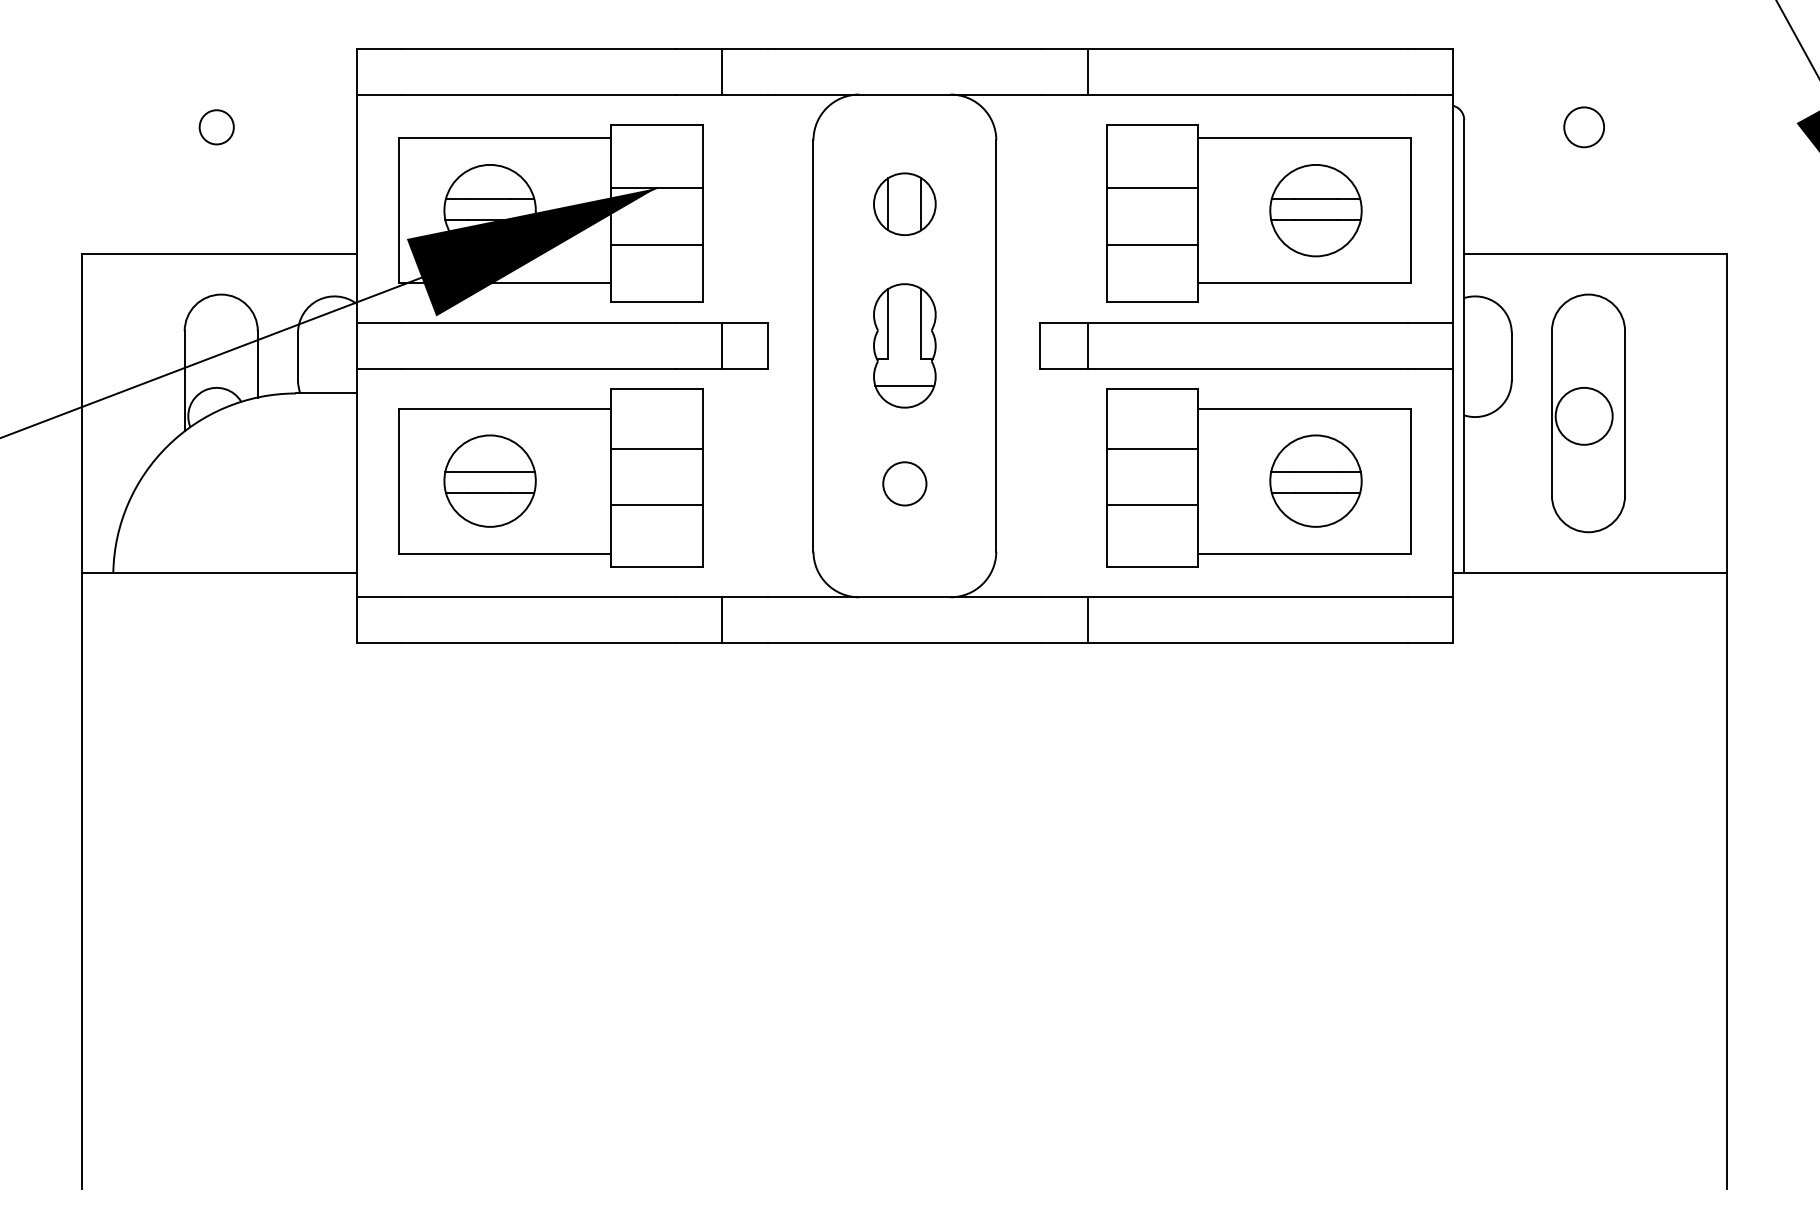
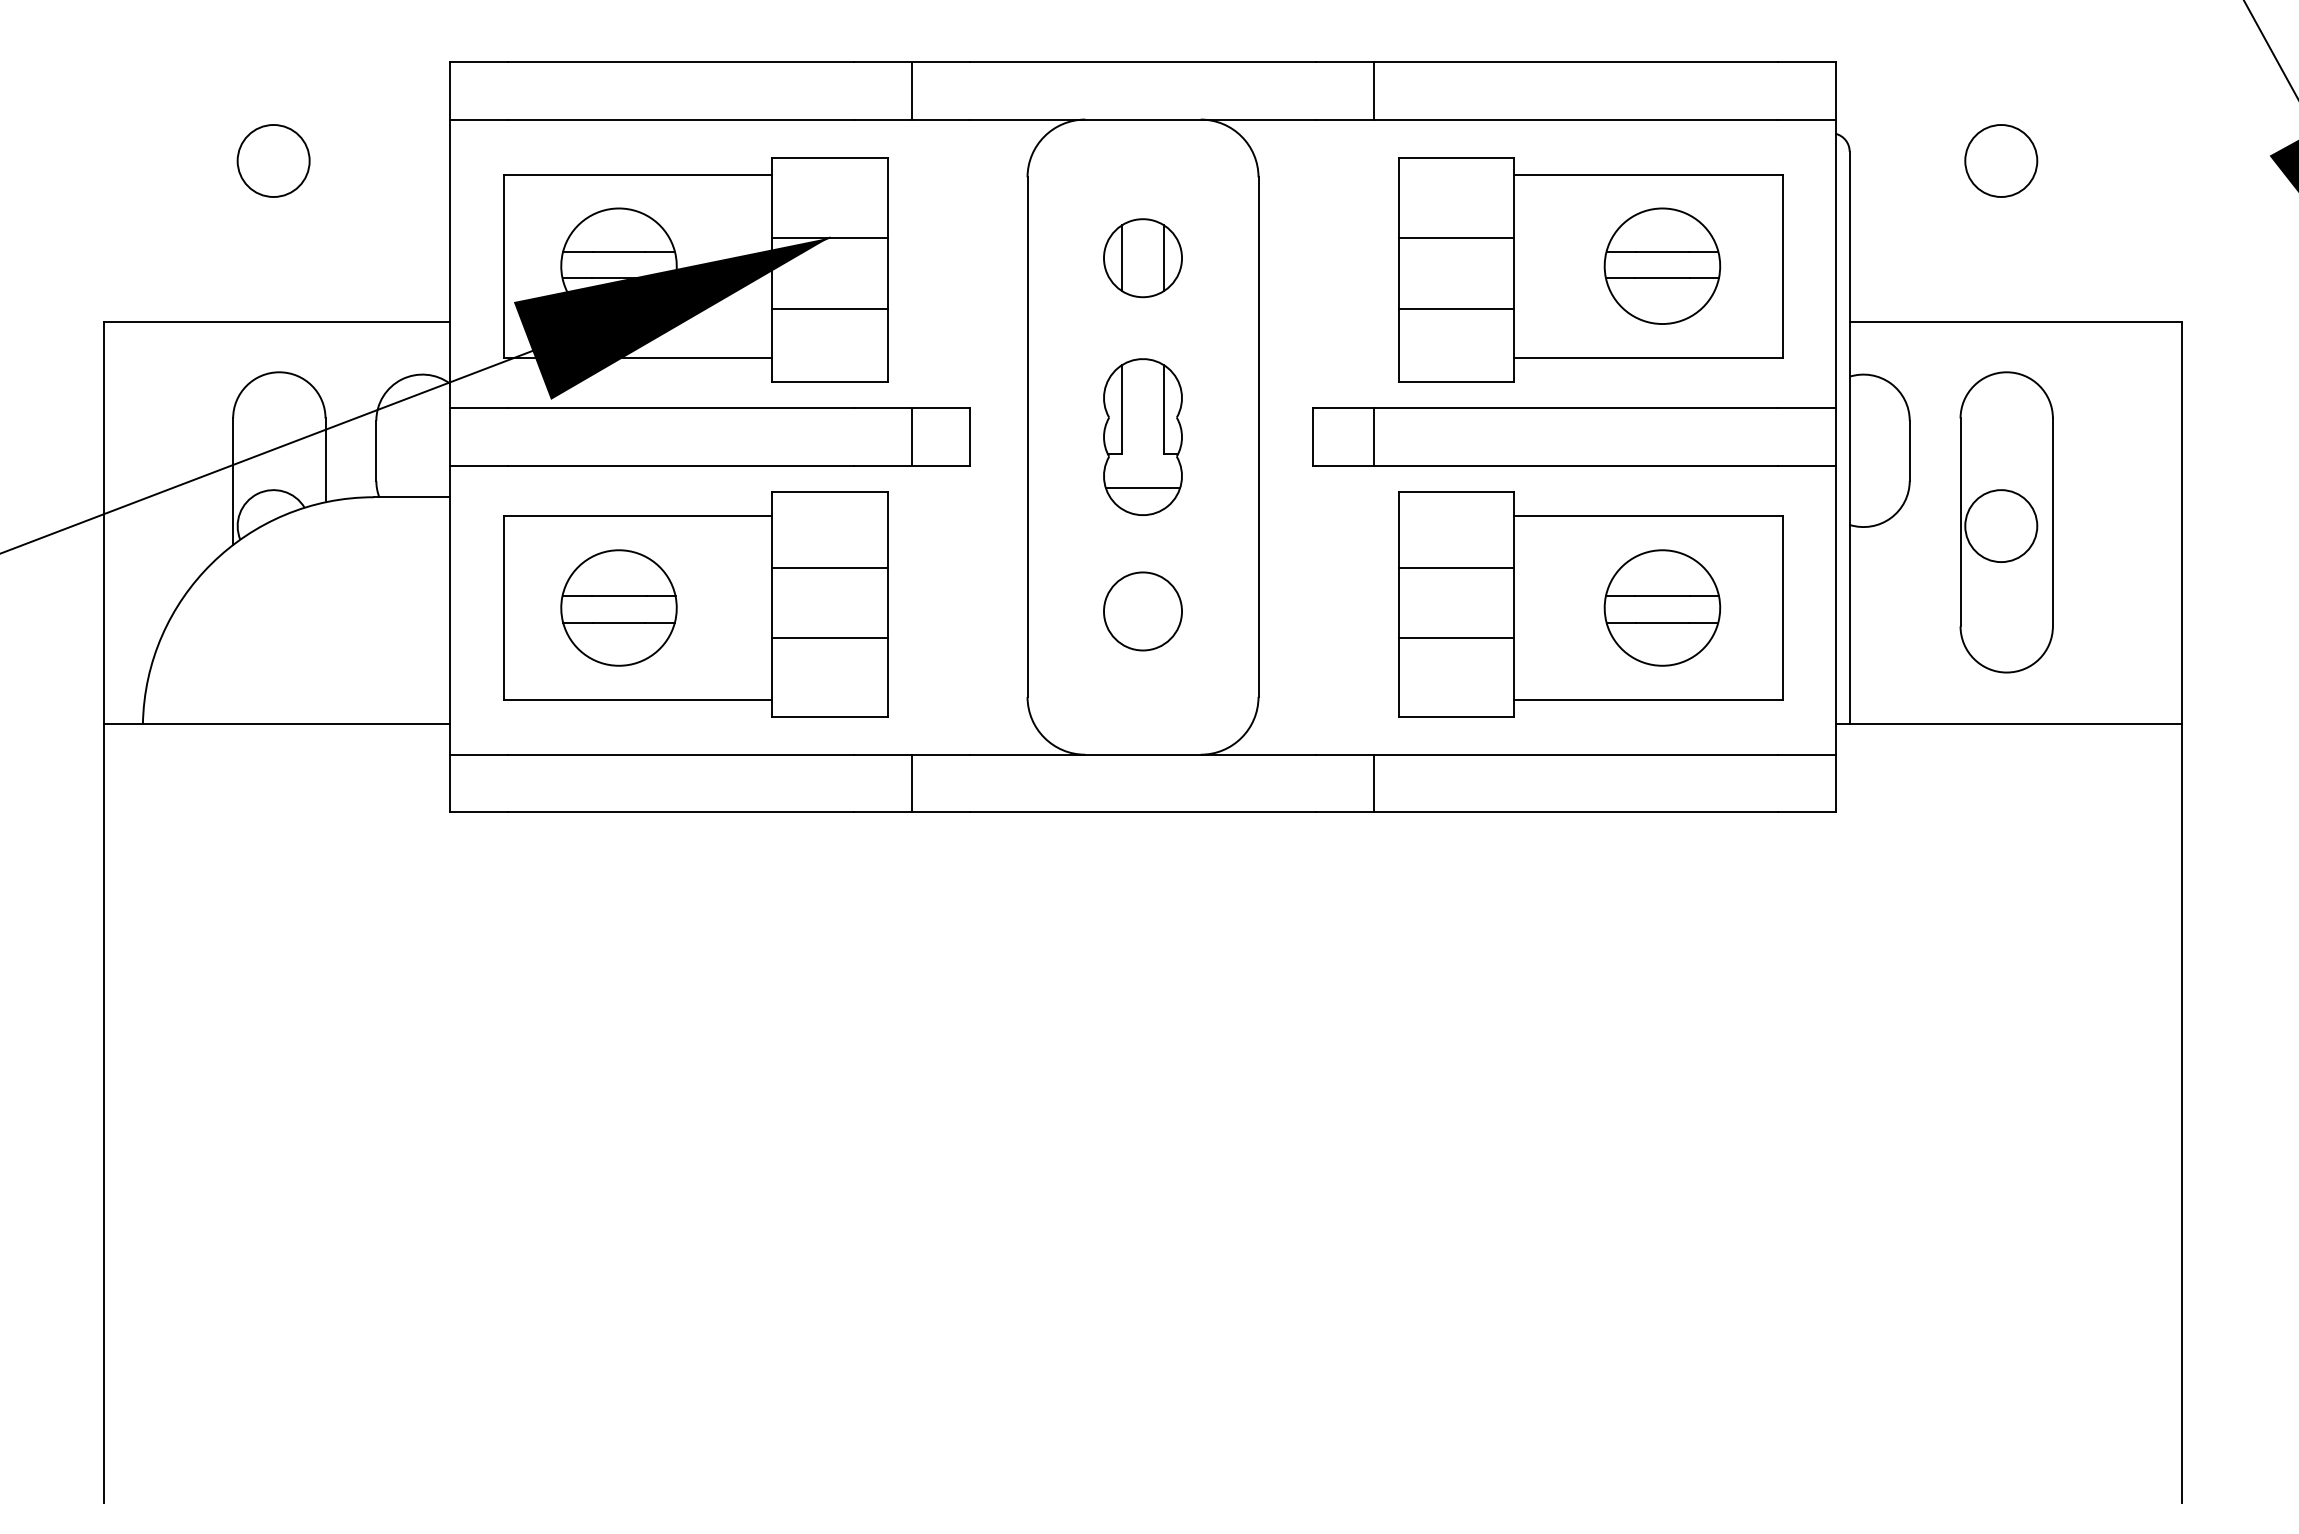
circle: (216, 126) -> (273, 160), size x1.67
circle: (1584, 126) -> (2001, 160), size x1.43
circle: (904, 483) -> (1142, 611), size x1.43

